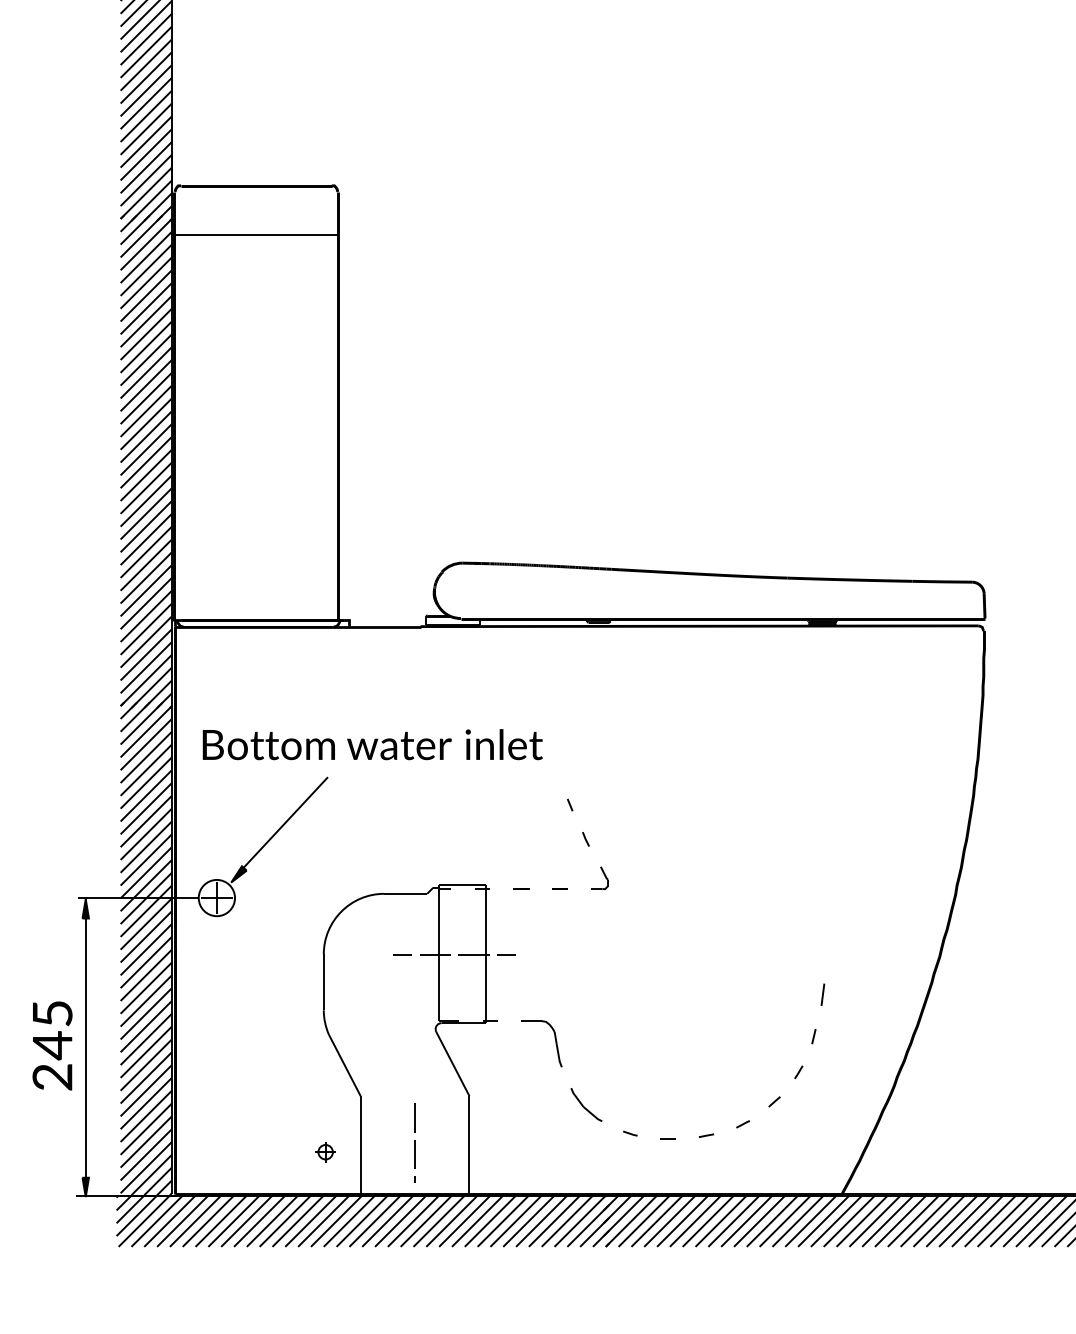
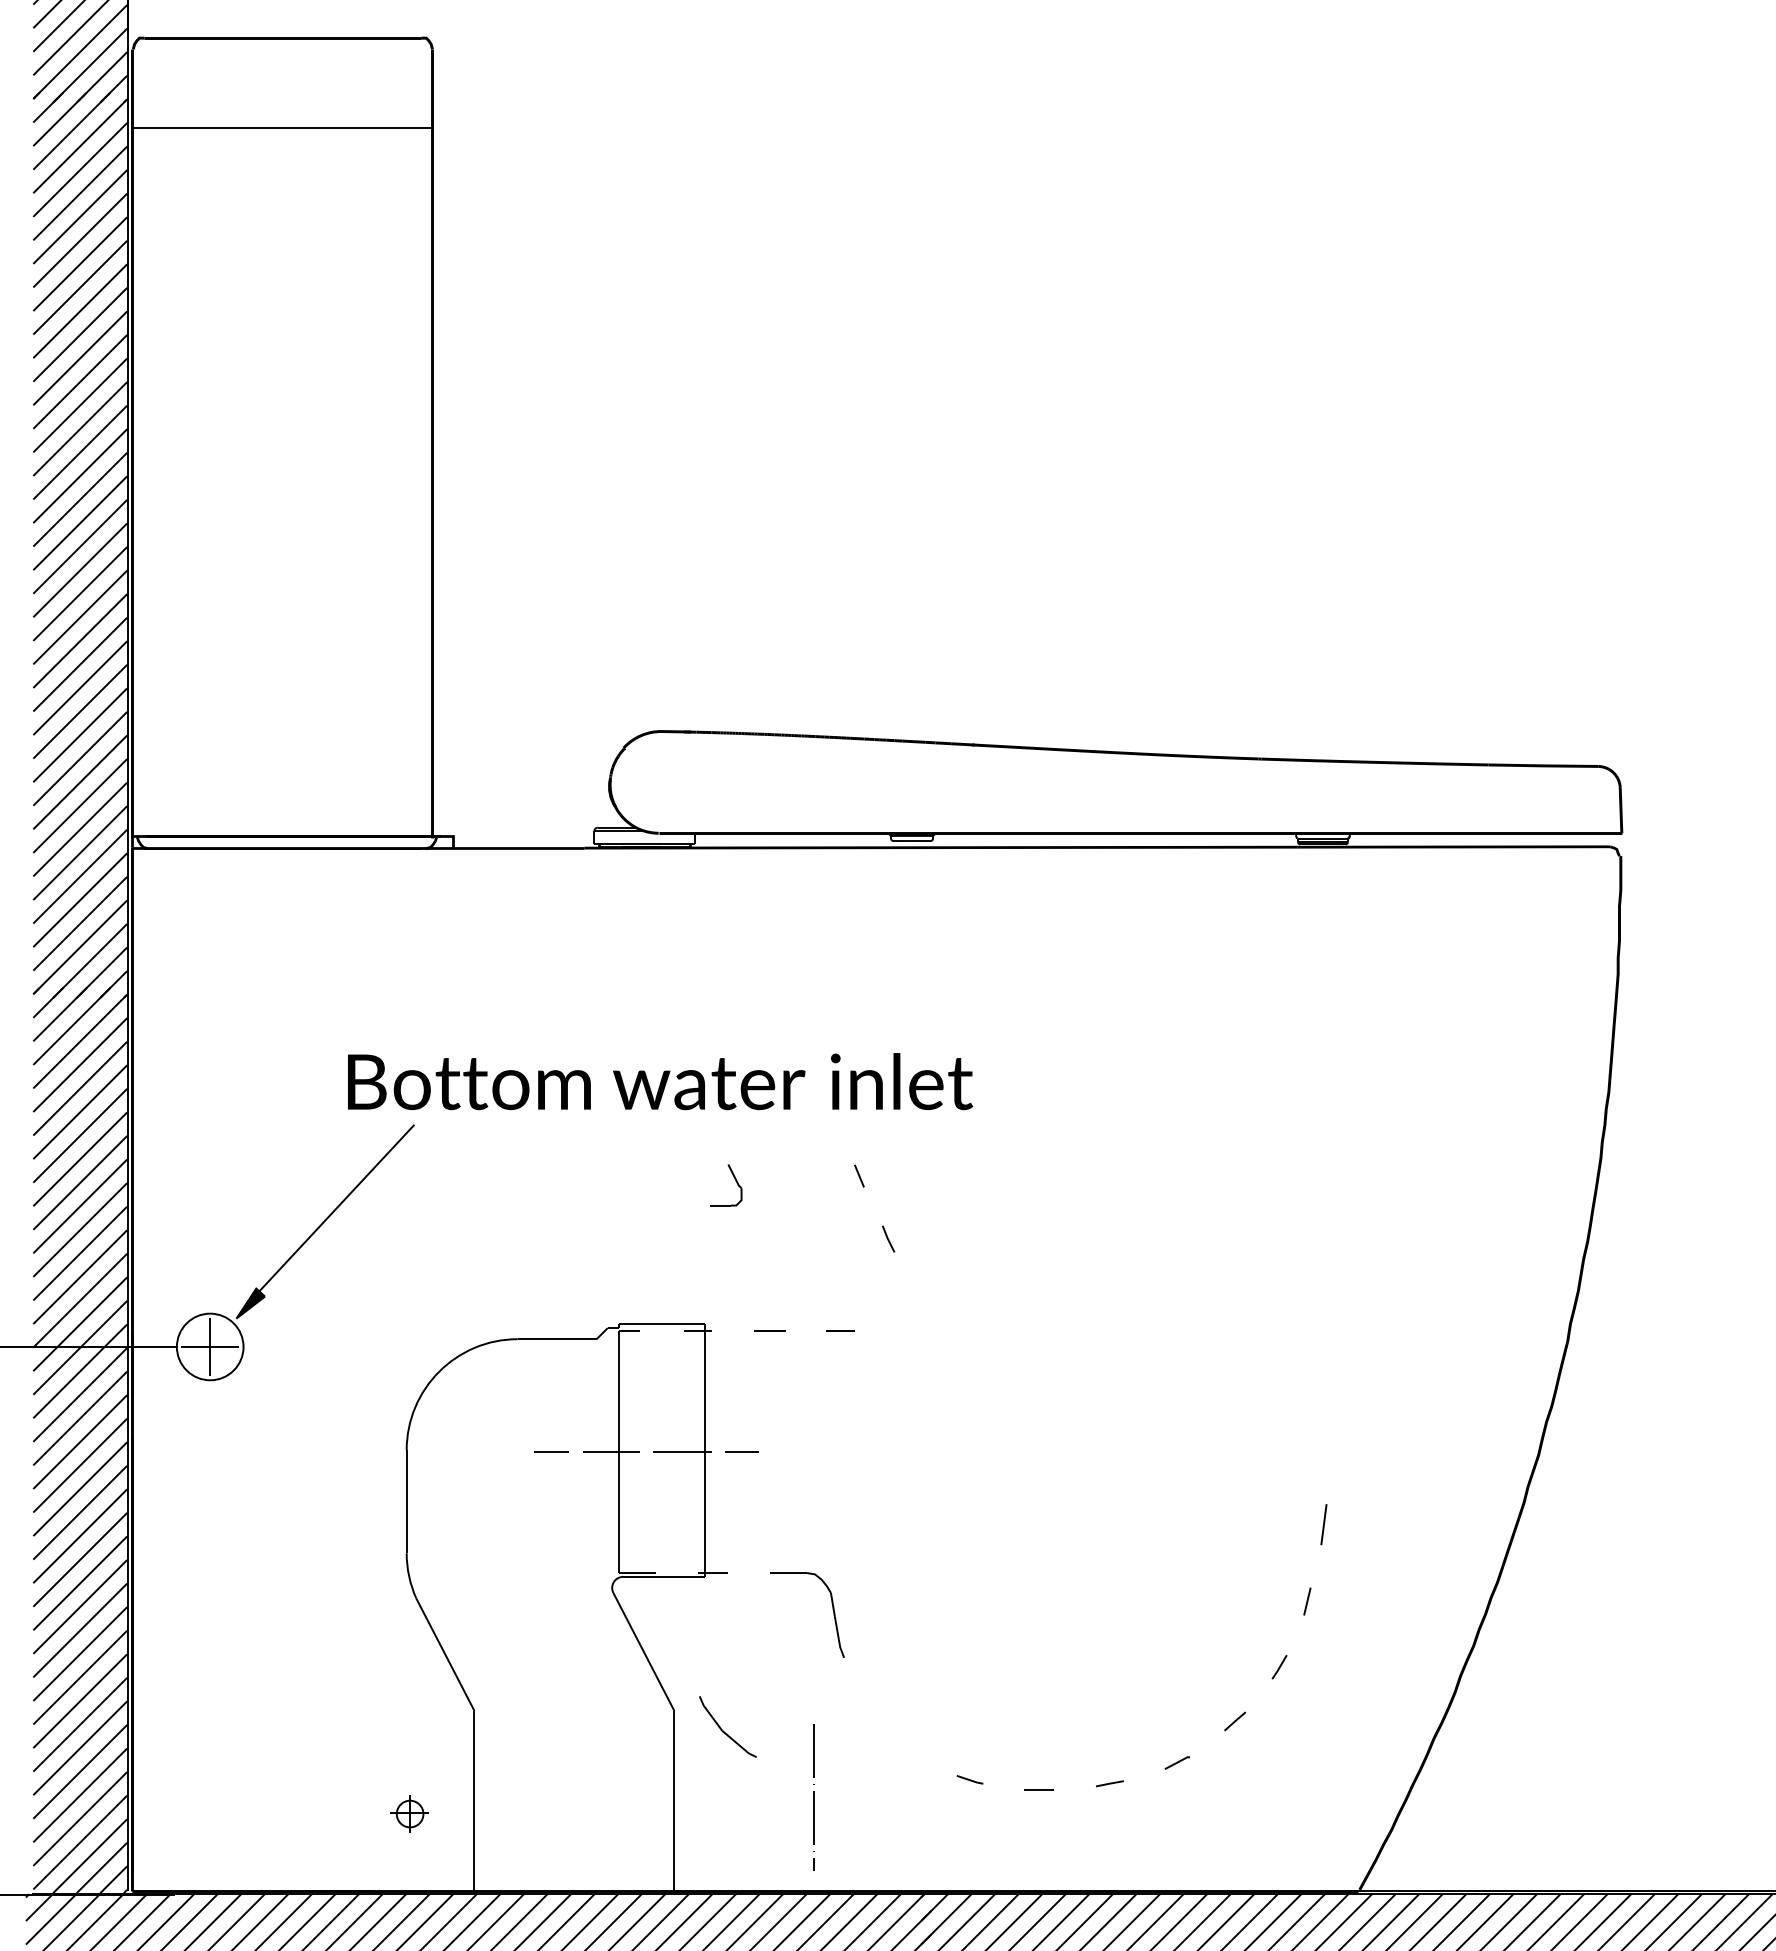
text: (372, 744) -> (659, 1081), moved
part: (599, 877) -> (725, 1184), moved
part: (586, 1104) -> (727, 1726), moved
line: (414, 1142) -> (812, 1796), moved

